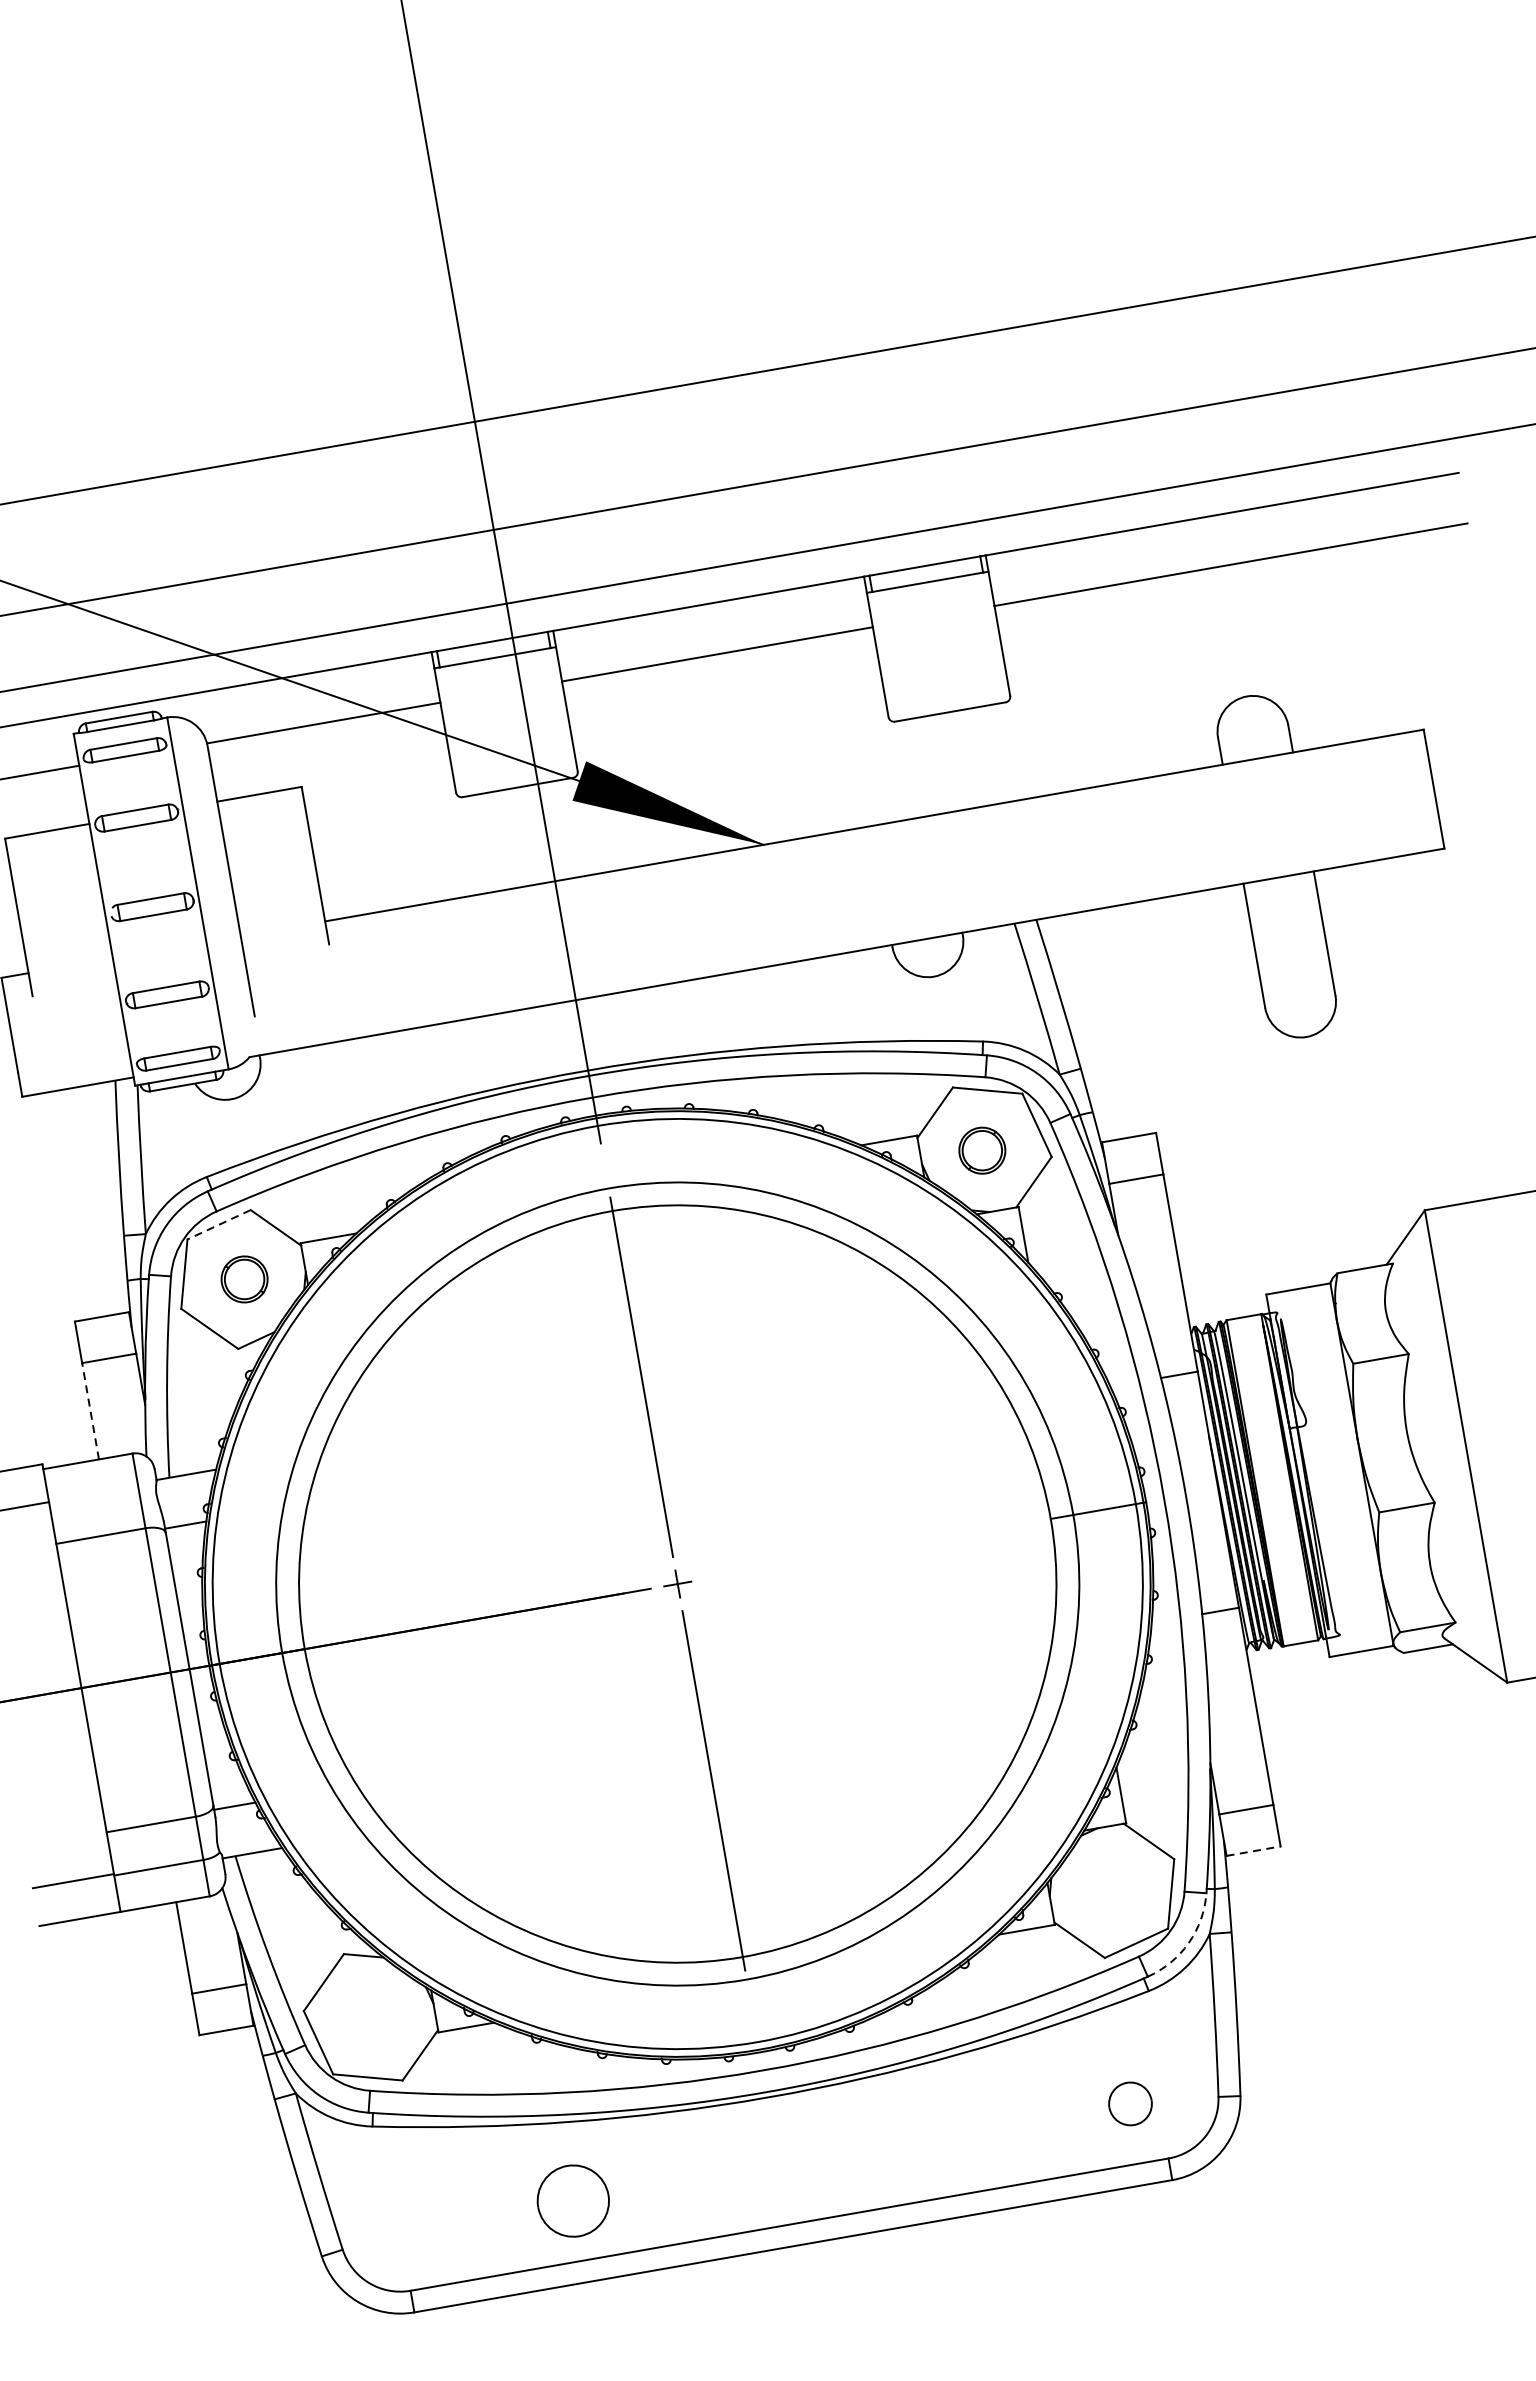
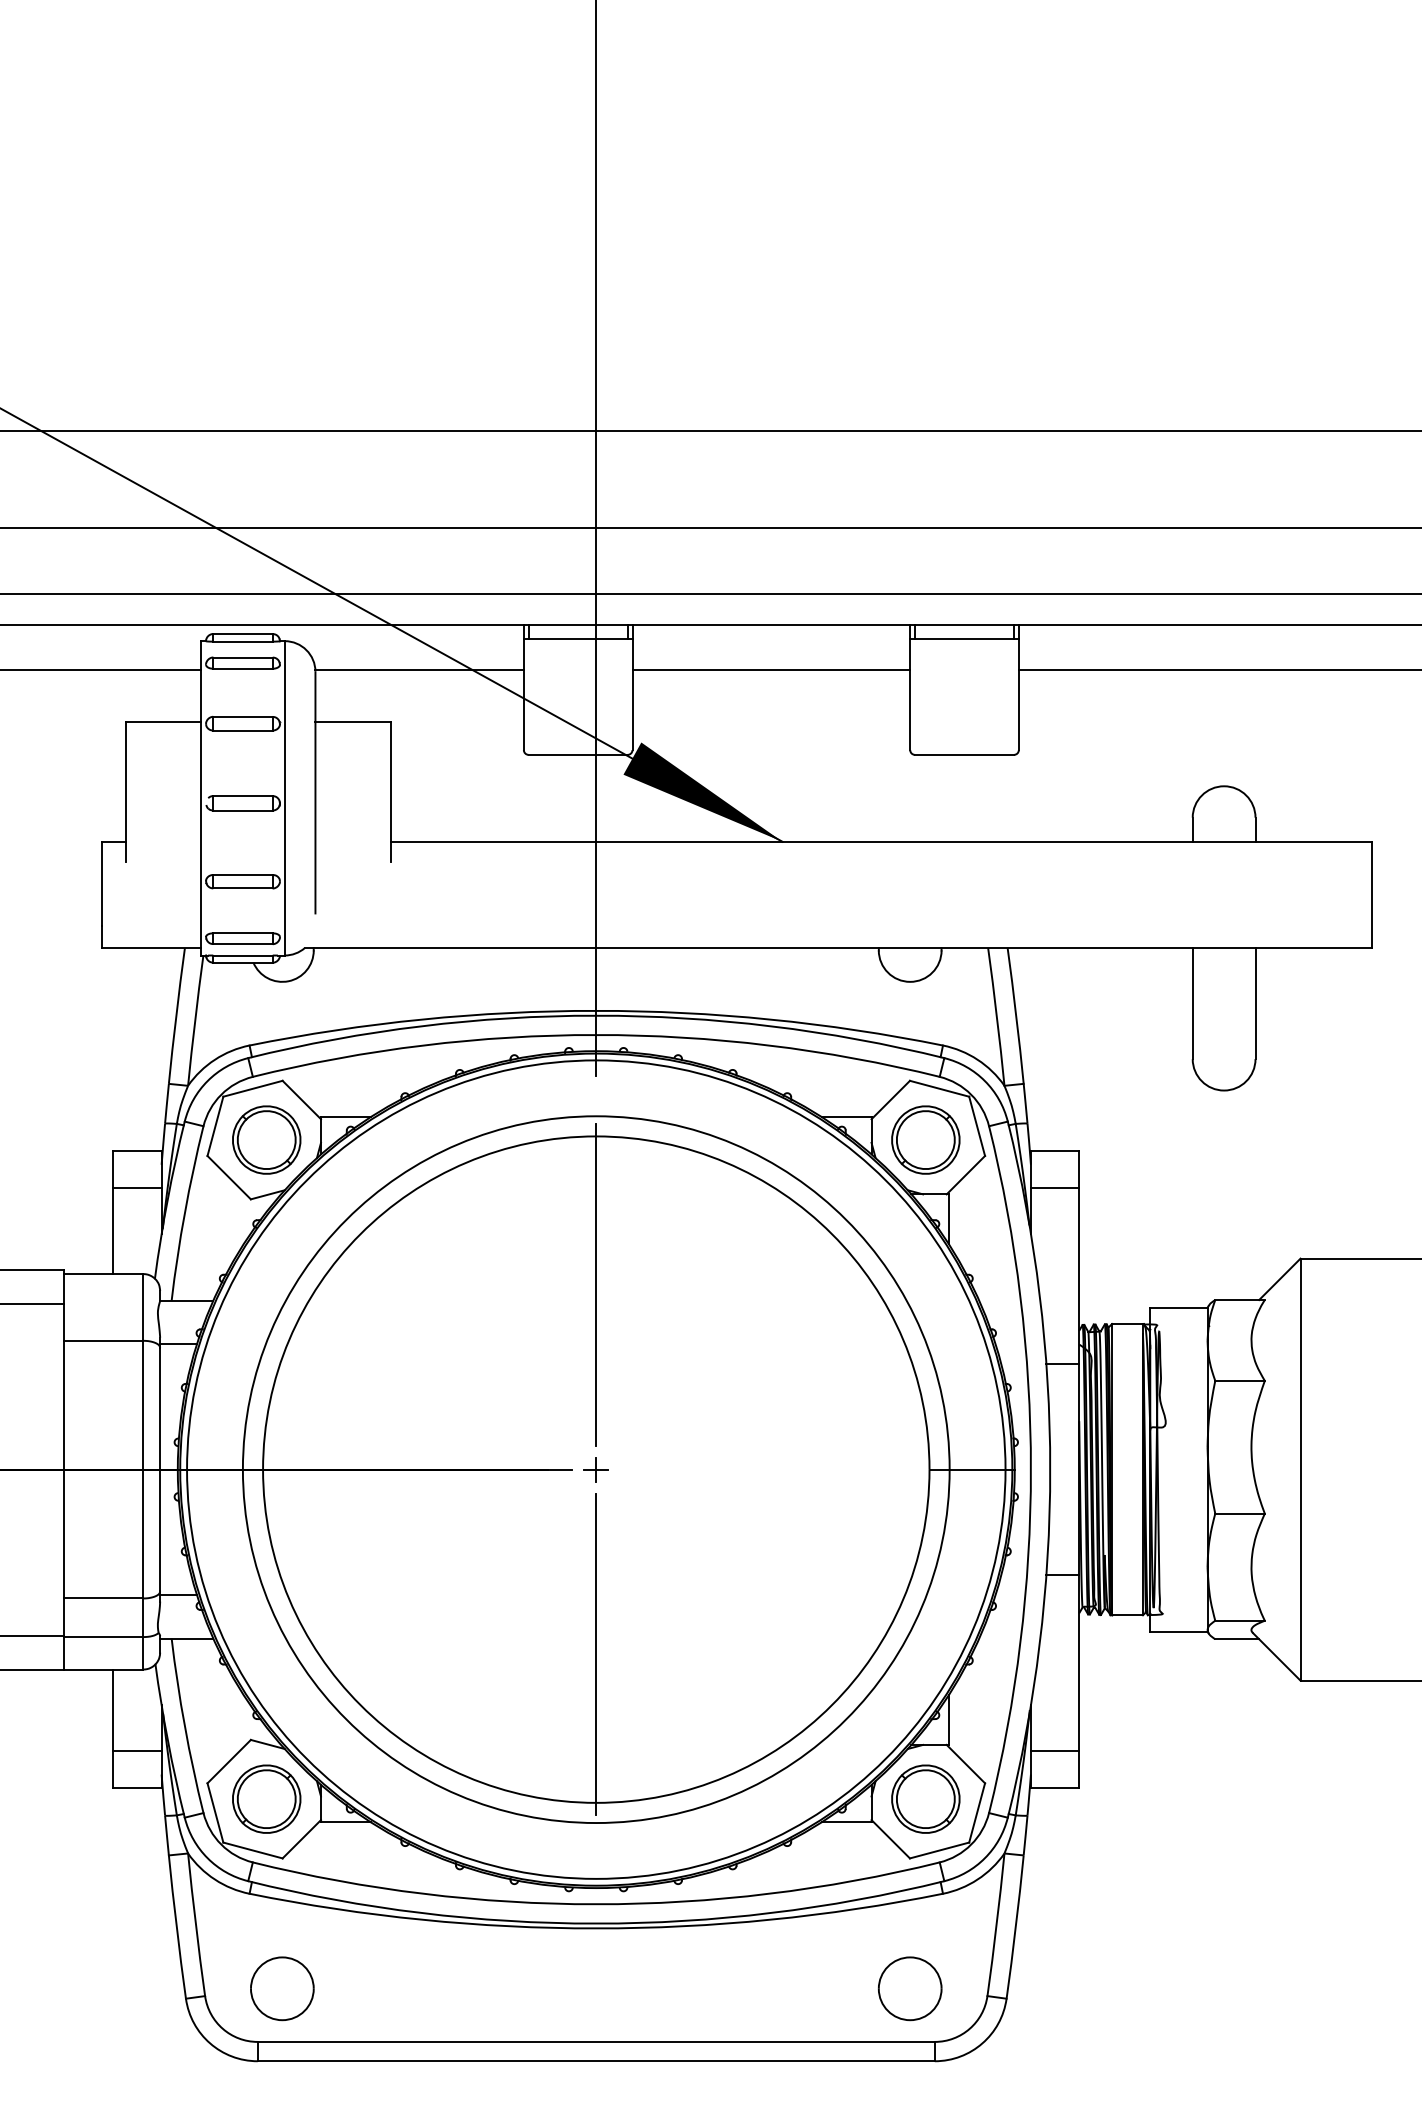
part: (981, 1150) -> (925, 1139), size x1.67
line: (218, 1224) -> (252, 1088), dashed -> solid
part: (244, 1278) -> (266, 1139), size x1.67
line: (90, 1410) -> (113, 1230), dashed -> solid
line: (1254, 1851) -> (1055, 1788), dashed -> solid
part: (1110, 1887) -> (925, 1798), added
arc: (1188, 1943) -> (984, 1858), dashed -> solid
part: (372, 2016) -> (266, 1798), added
part: (1129, 2103) -> (909, 1988), size x1.67
part: (573, 2200) -> (282, 1988), moved

